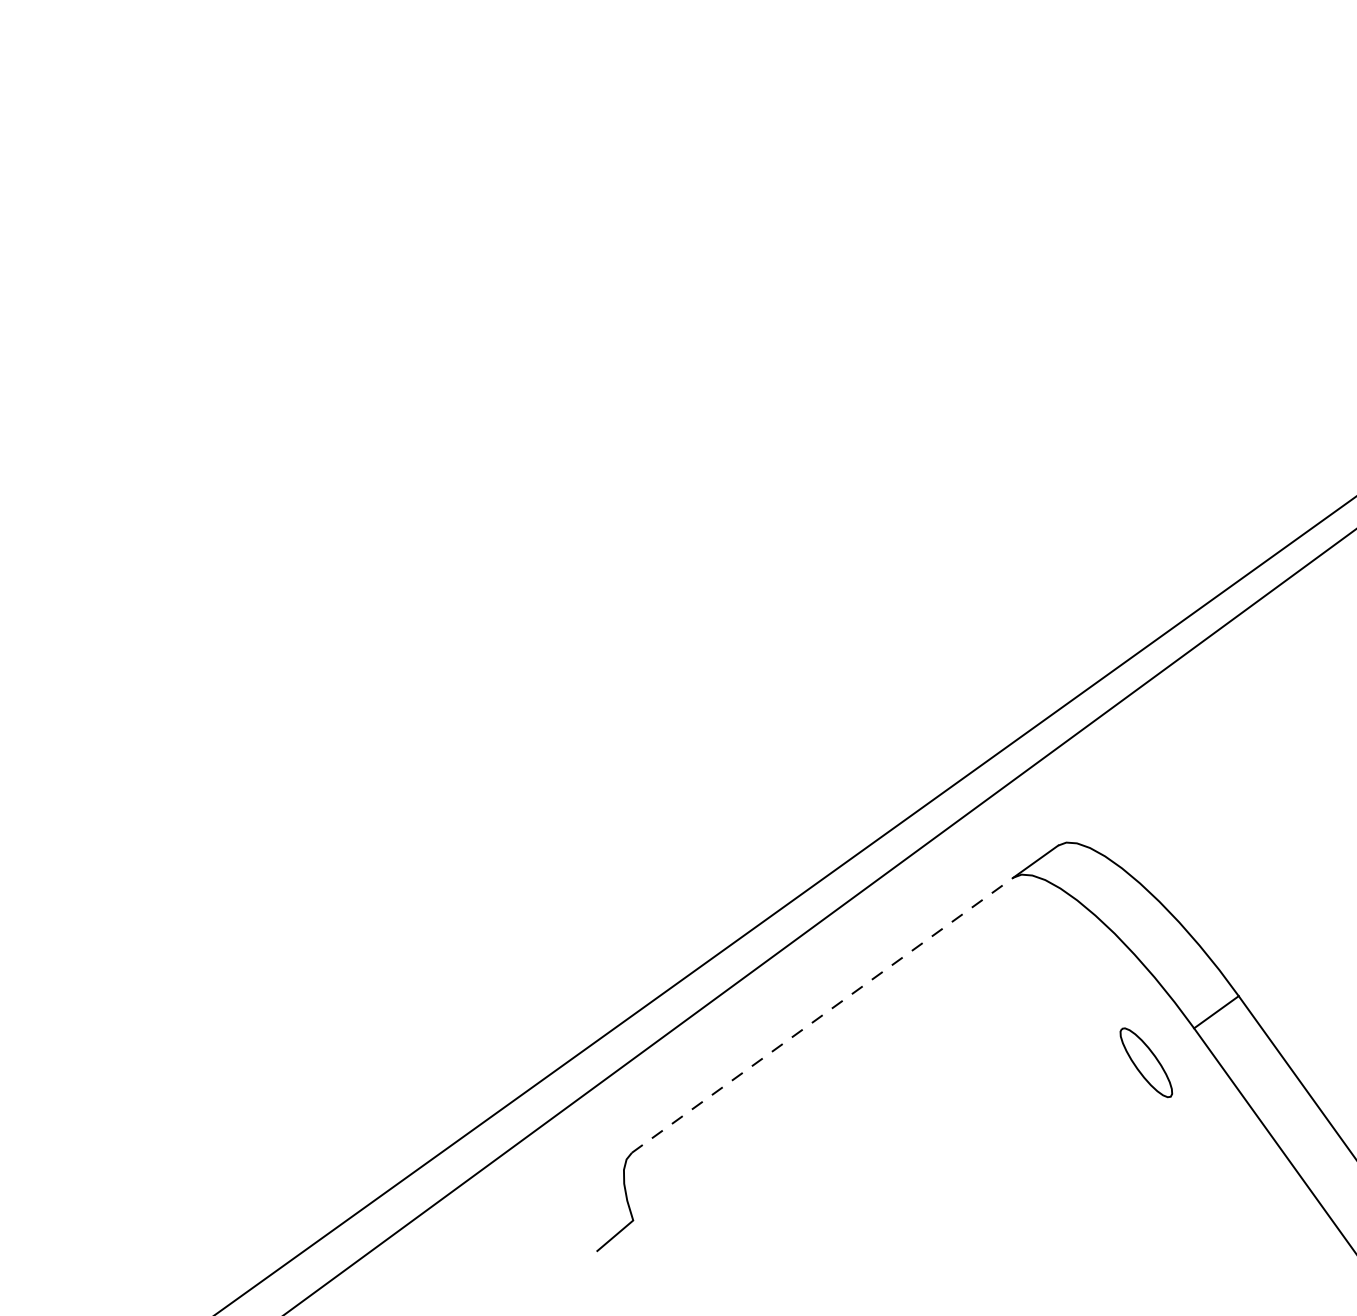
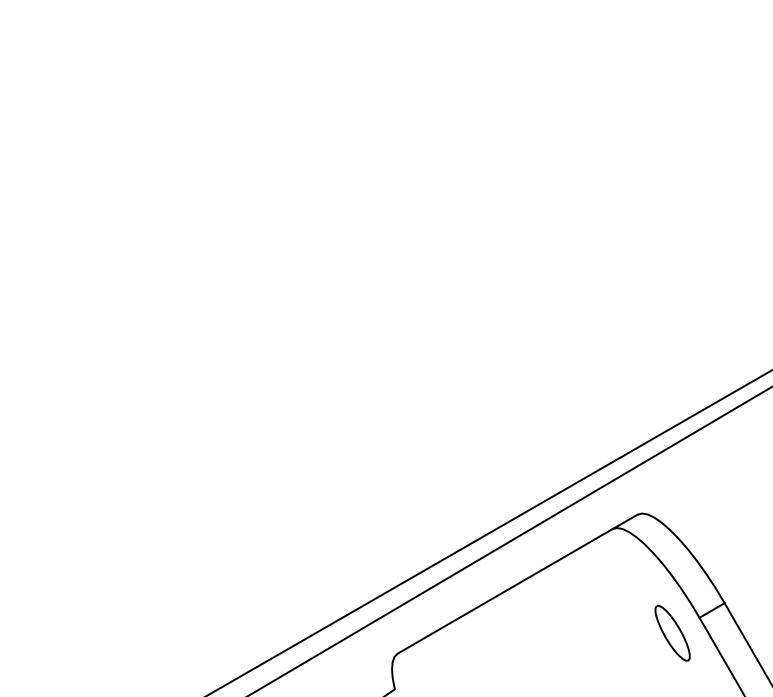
line: (823, 1015) -> (505, 591), dashed -> solid
part: (1146, 1063) -> (672, 633), size x1.43

